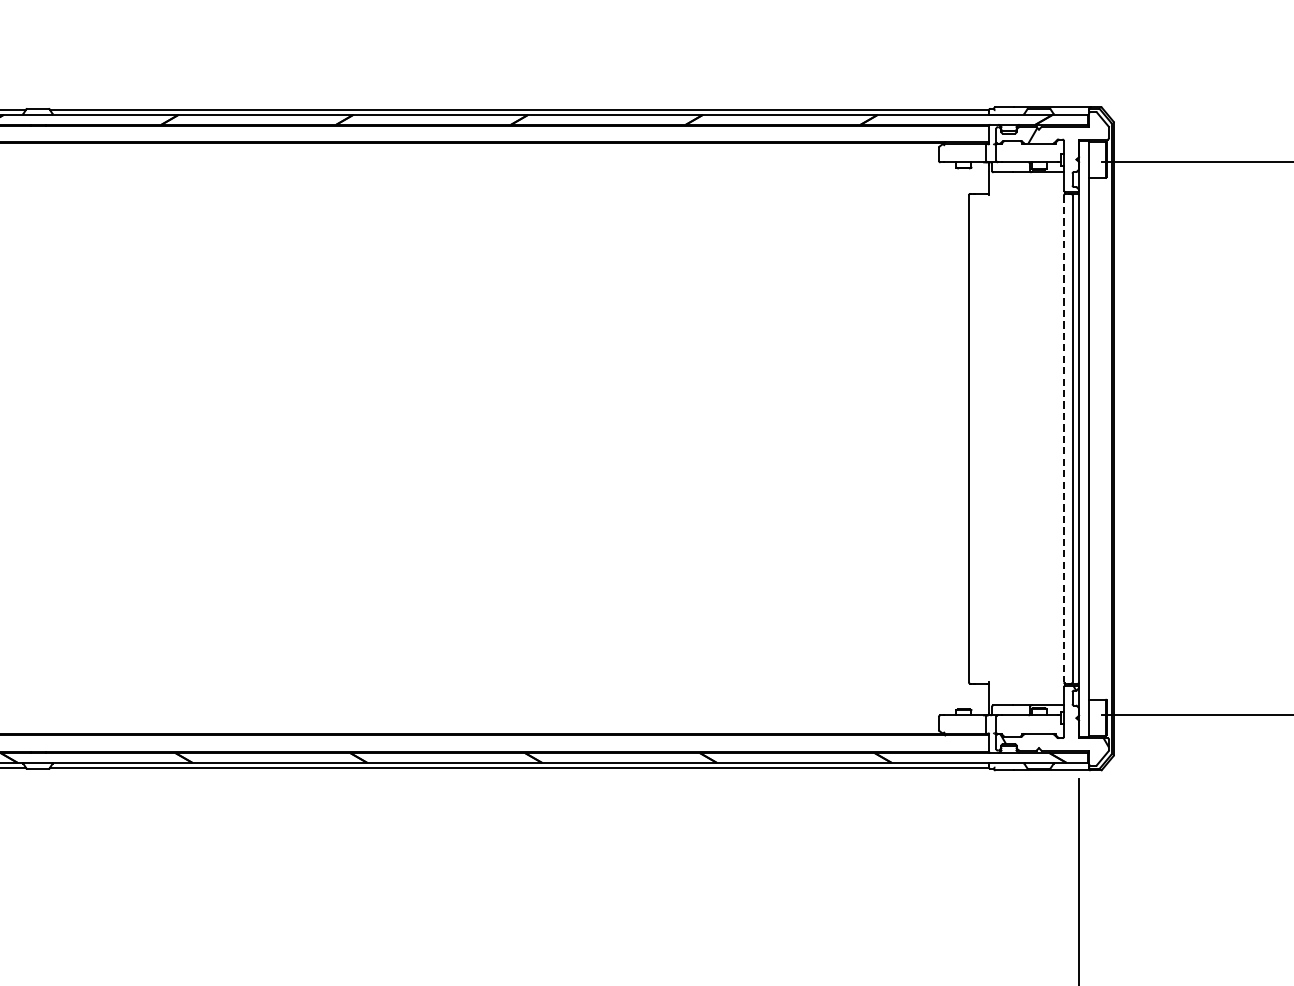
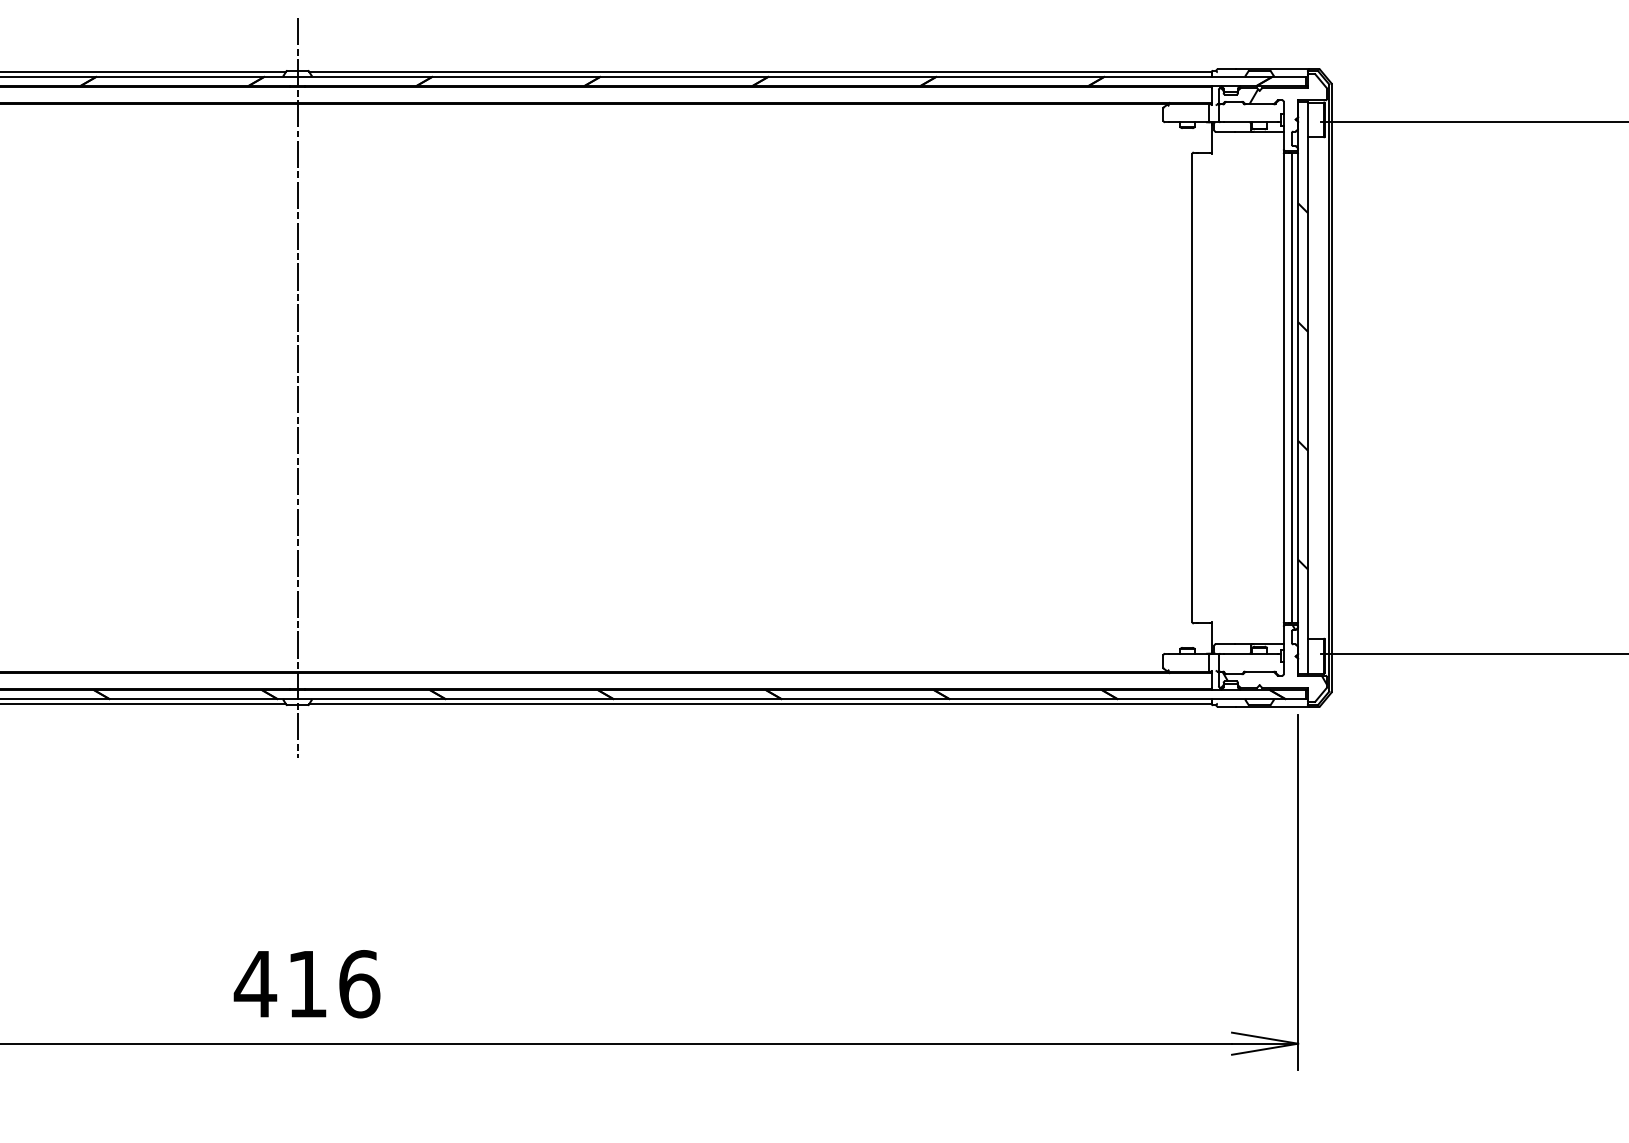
hatch: (1083, 437) -> (1302, 386), added
line: (37, 438) -> (297, 387), added
line: (1063, 439) -> (1283, 388), dashed -> solid

